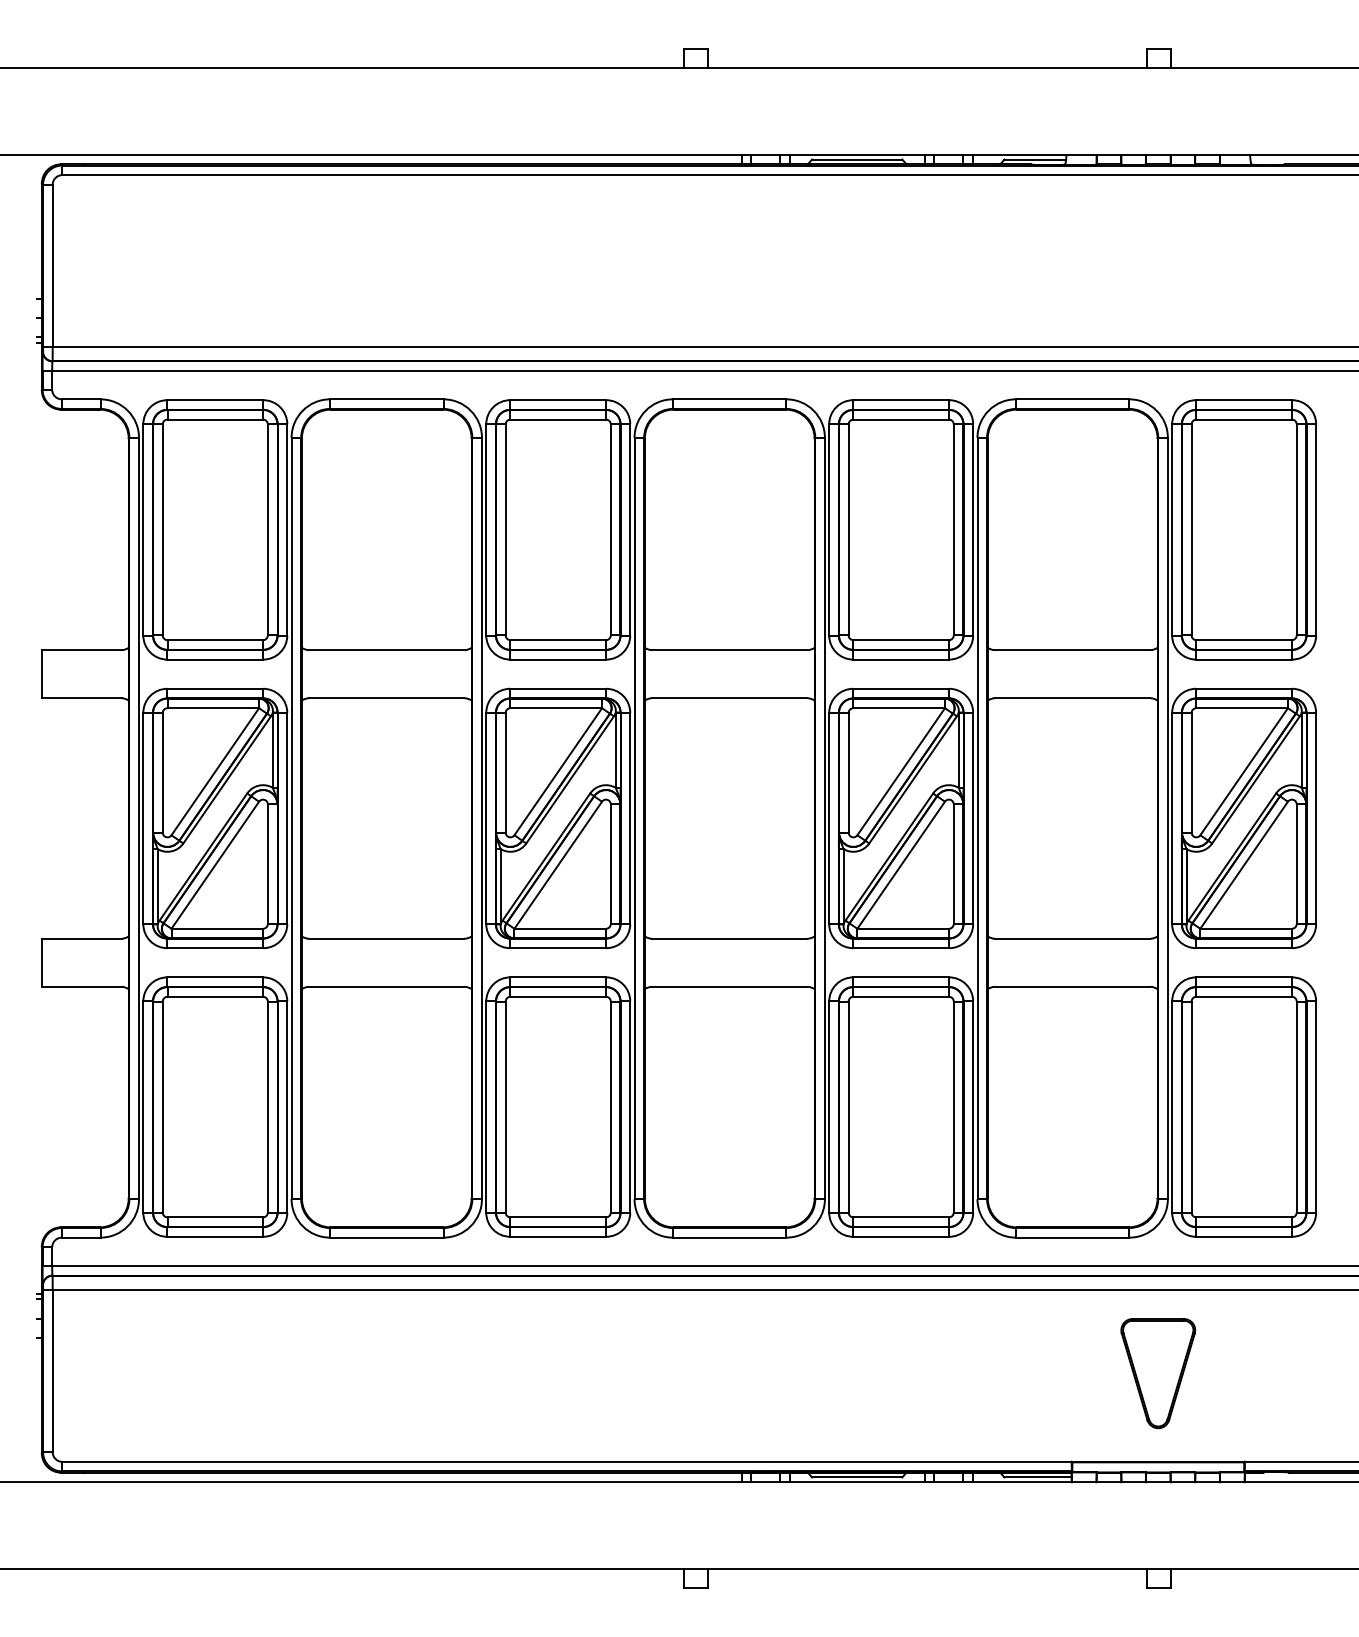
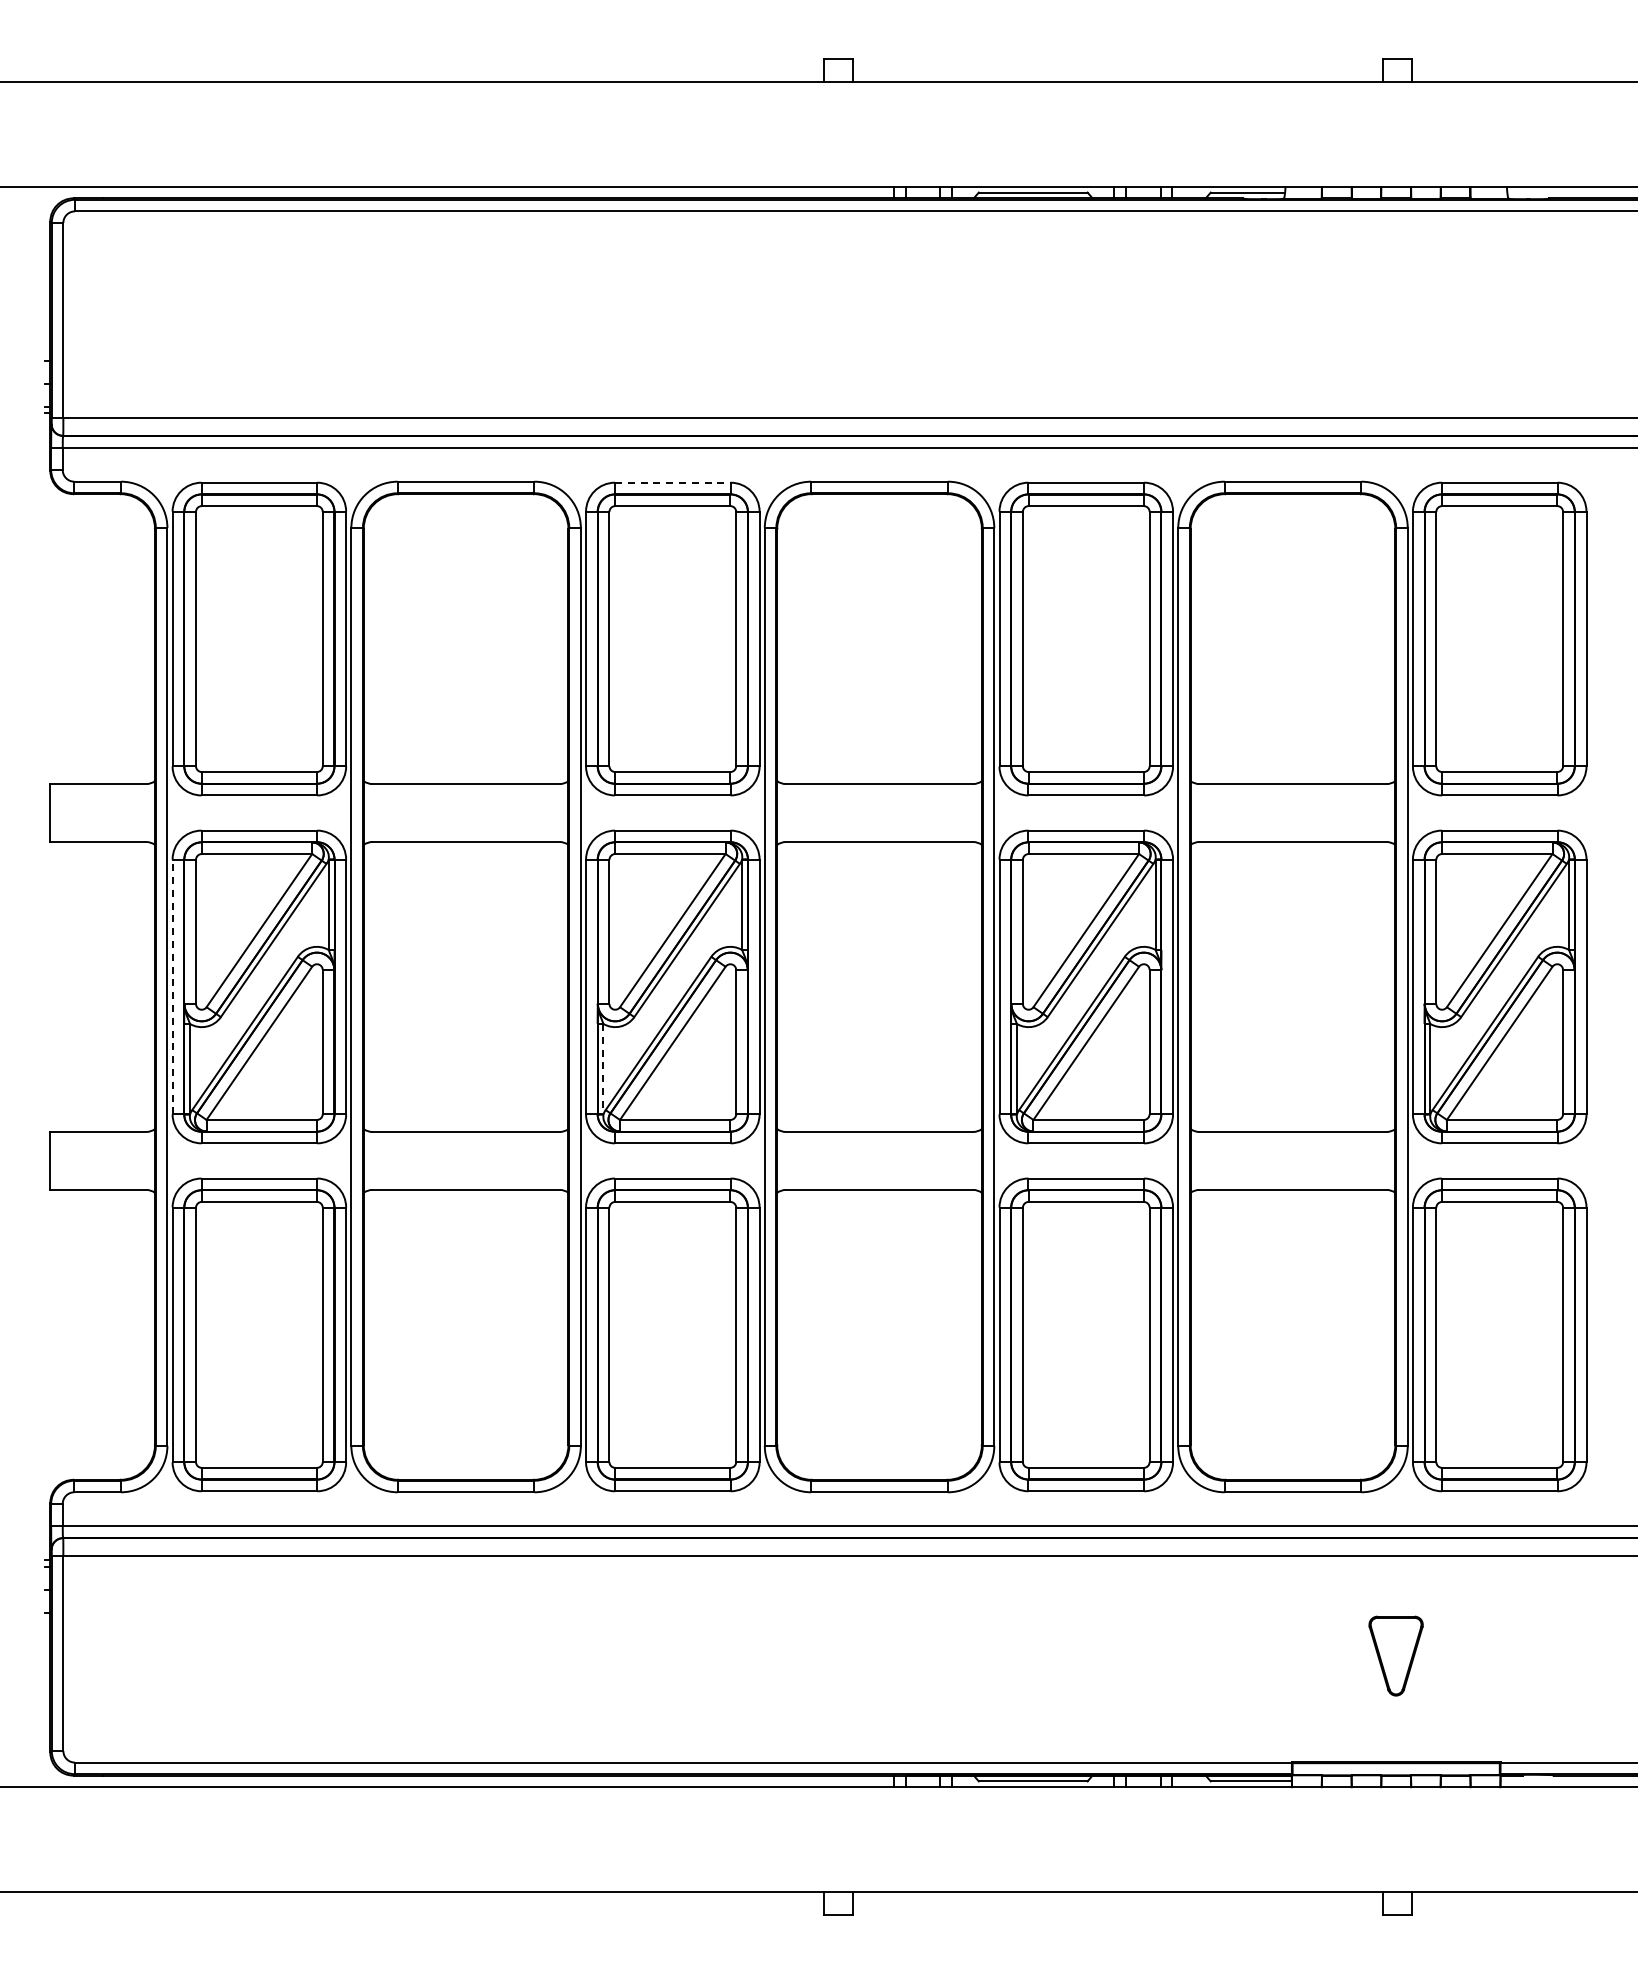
line: (557, 400) -> (672, 482), solid -> dashed
line: (143, 818) -> (172, 986), solid -> dashed
line: (500, 886) -> (603, 1069), solid -> dashed
part: (1157, 1373) -> (1395, 1655), size x0.6

